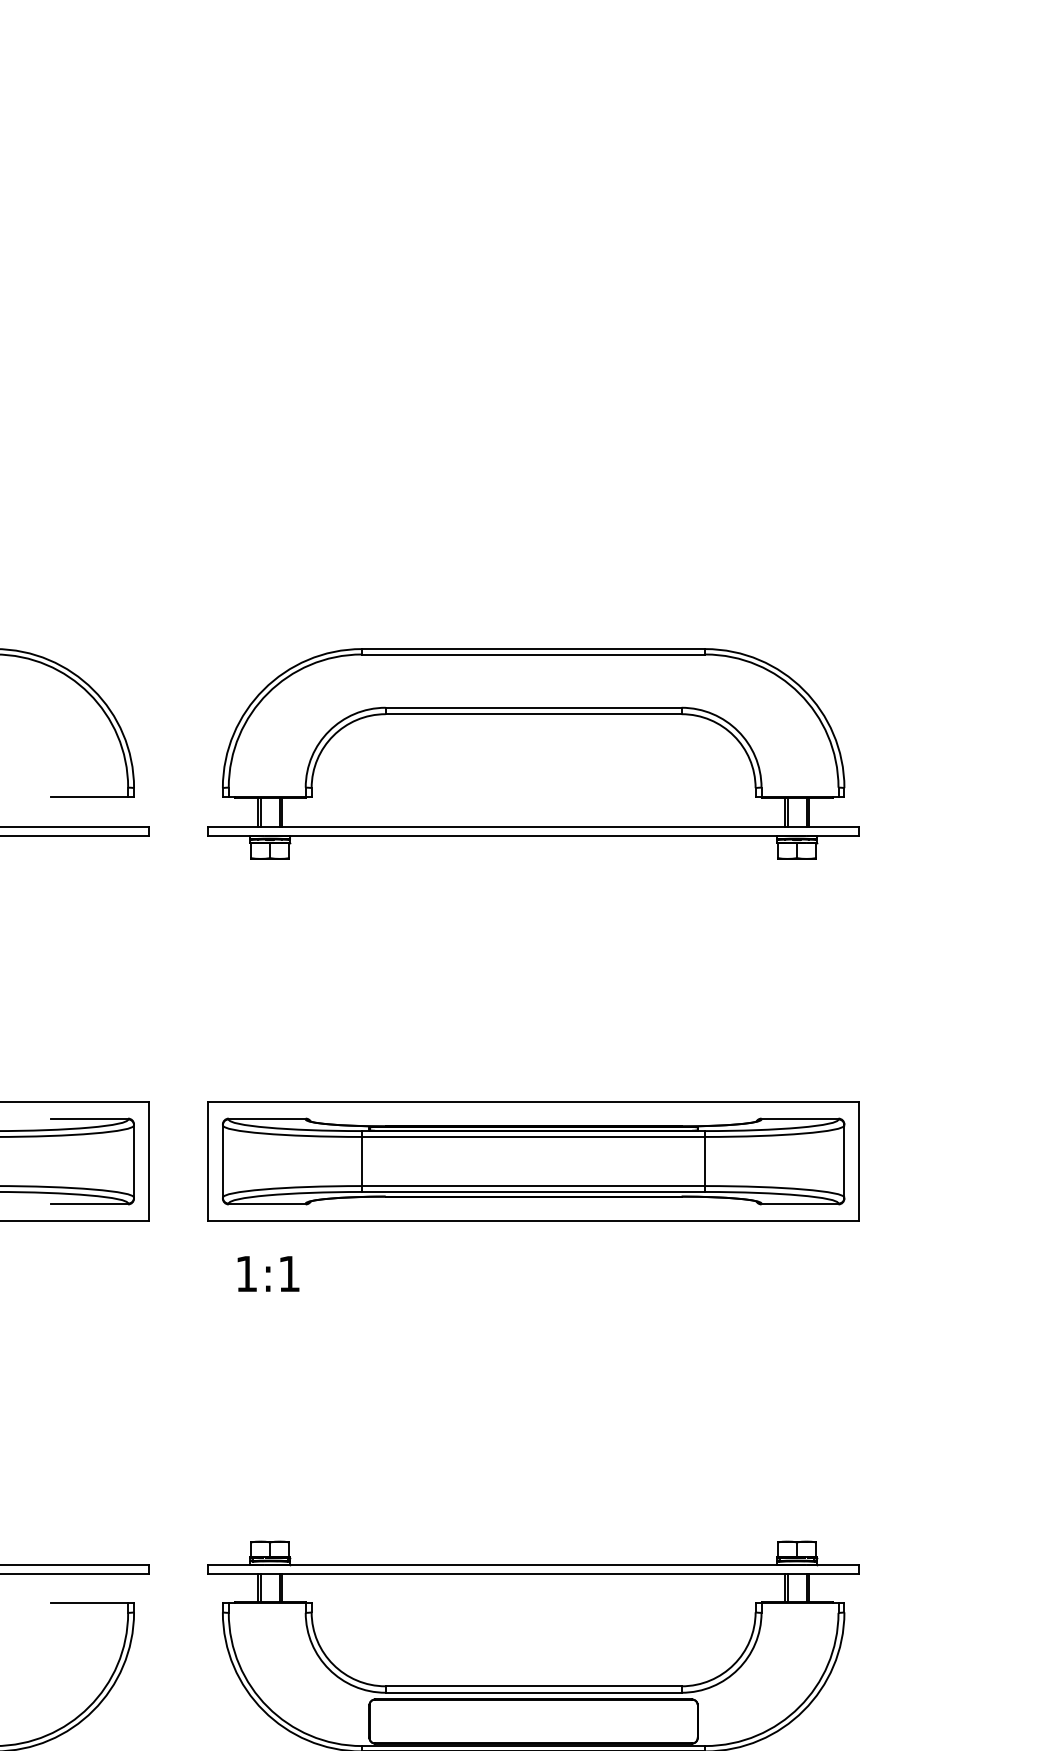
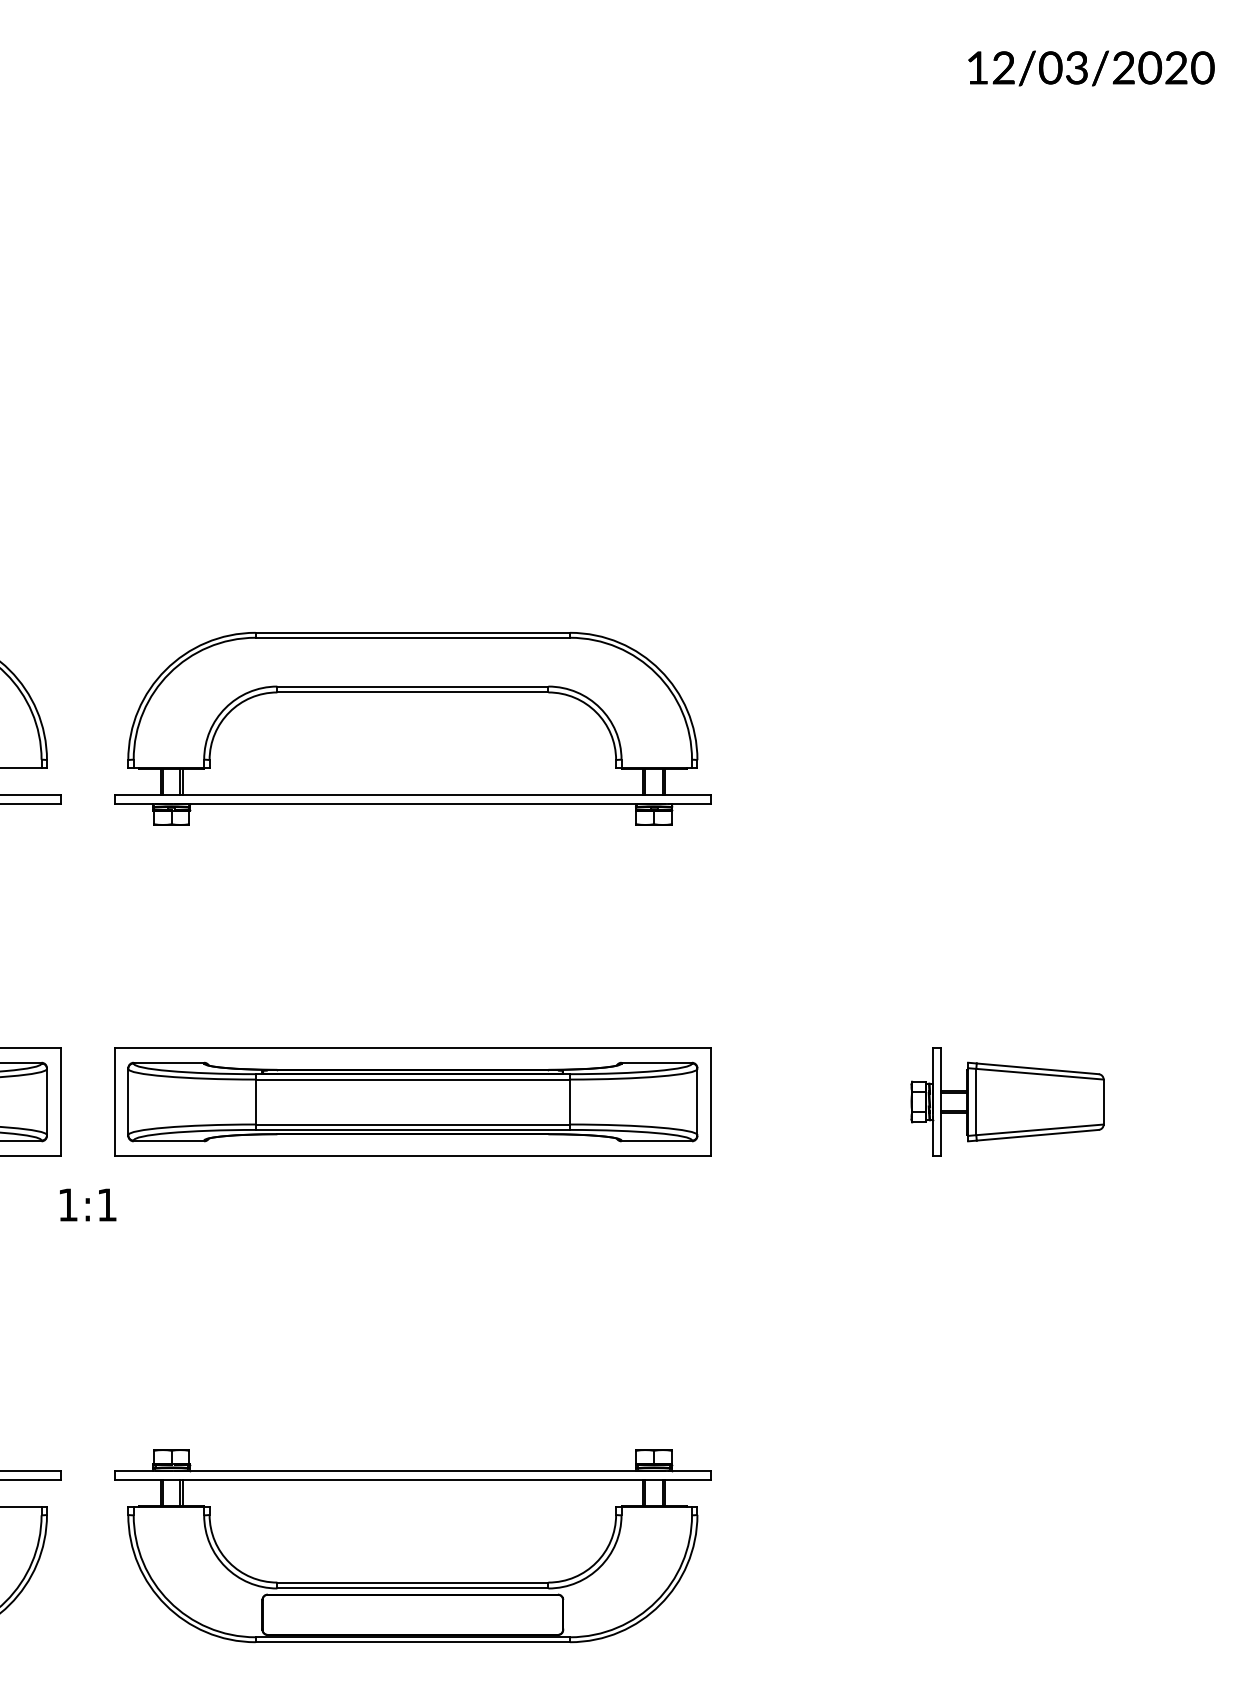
text: (268, 1273) -> (88, 1204), moved

